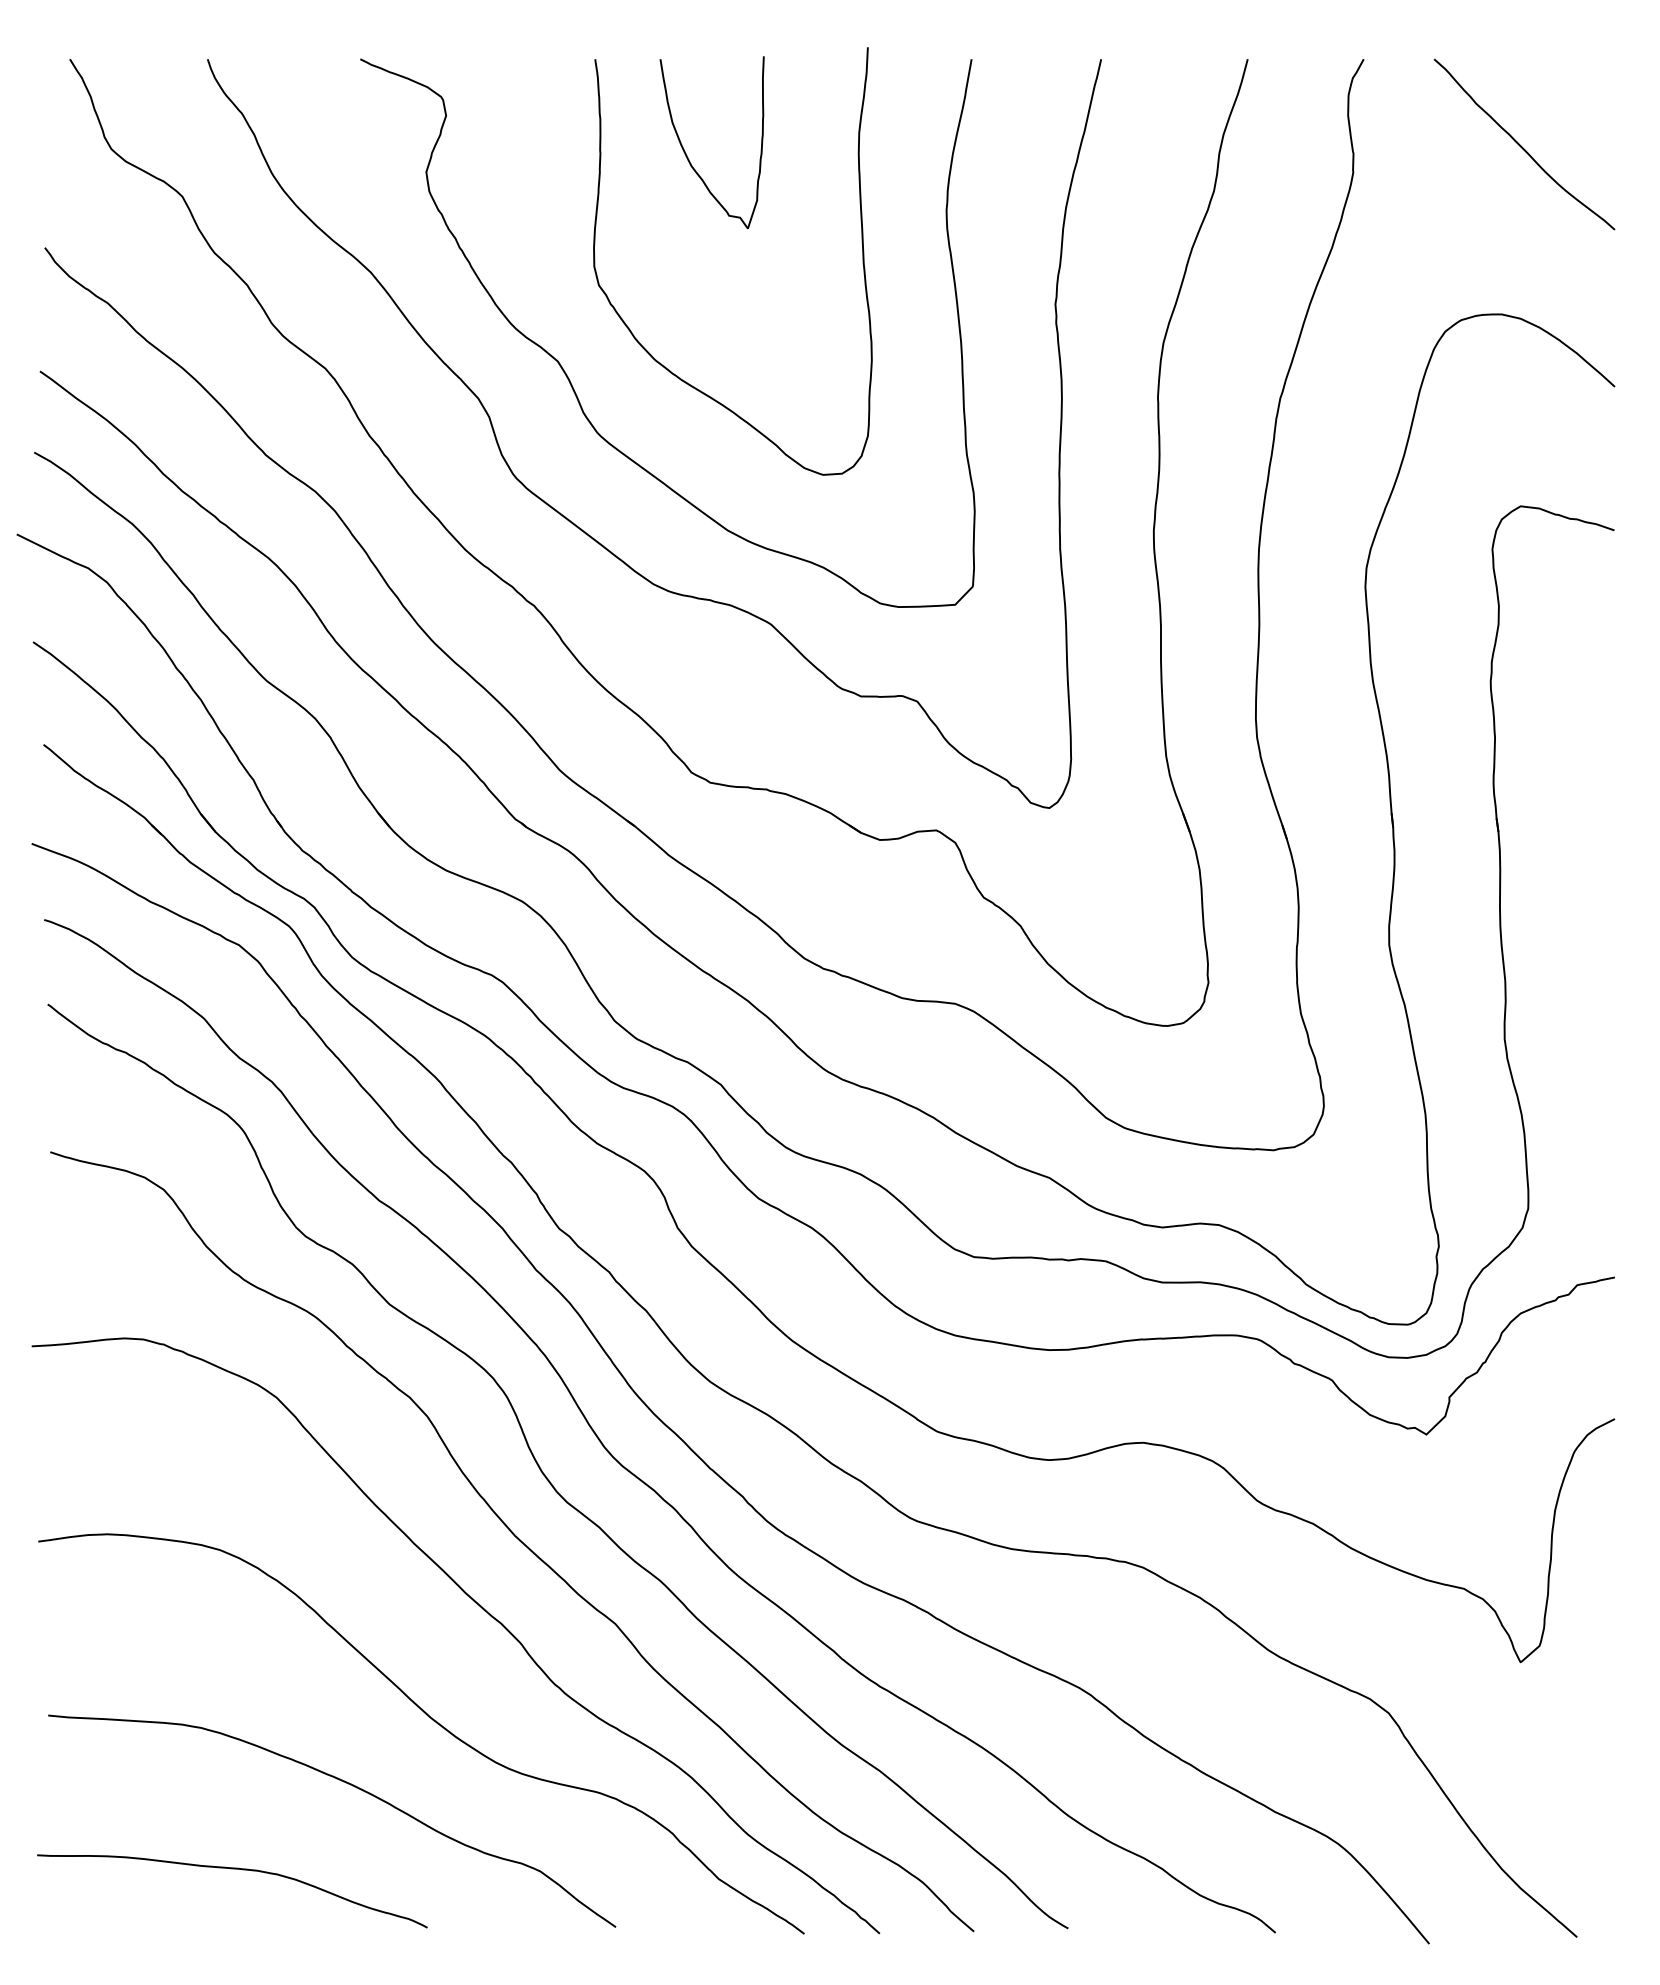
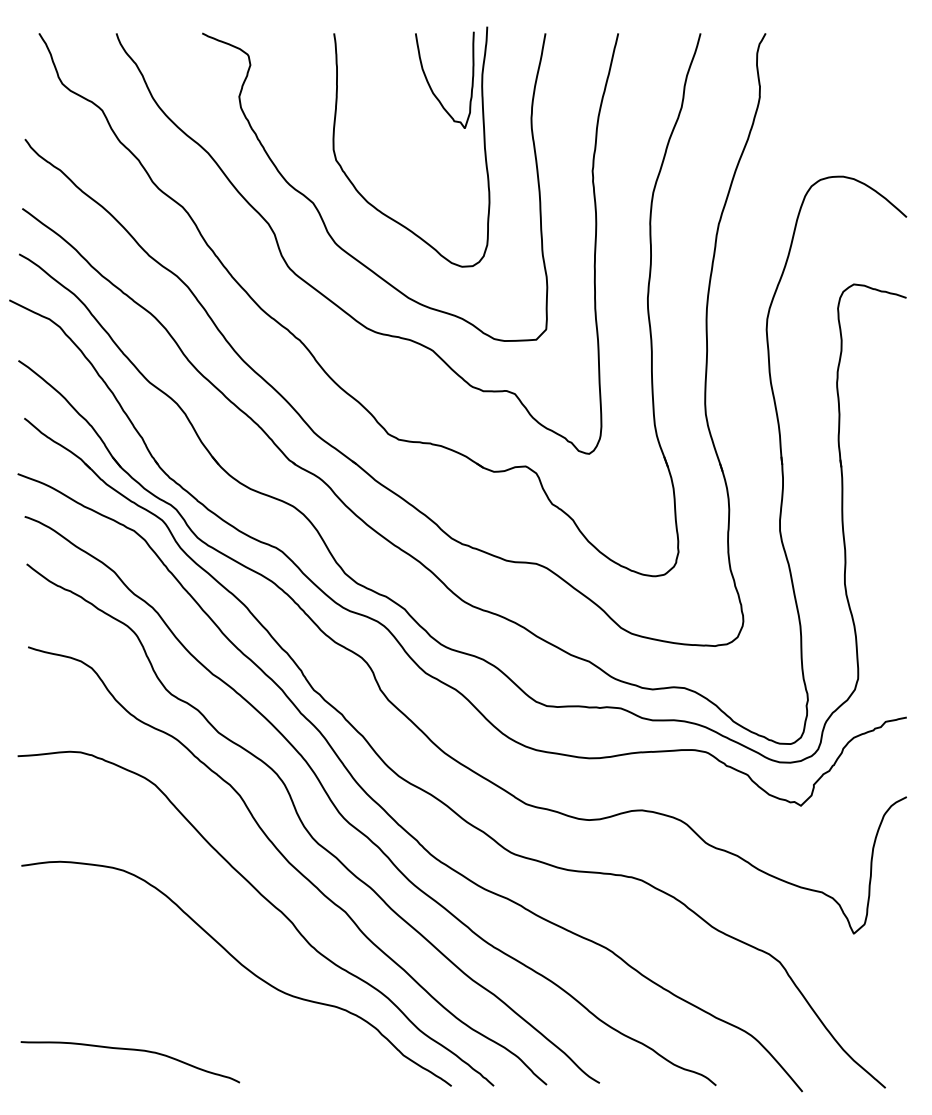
curve: (1523, 146) -> (855, 82), removed
curve: (686, 152) -> (430, 85), moved
curve: (350, 1786) -> (196, 1003), removed

